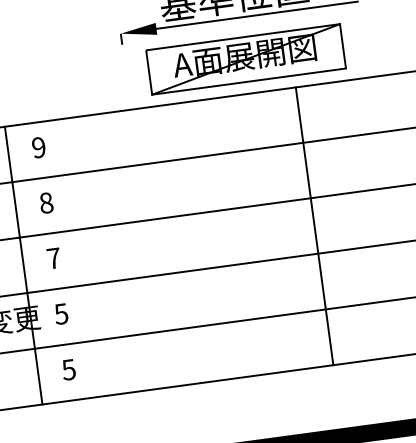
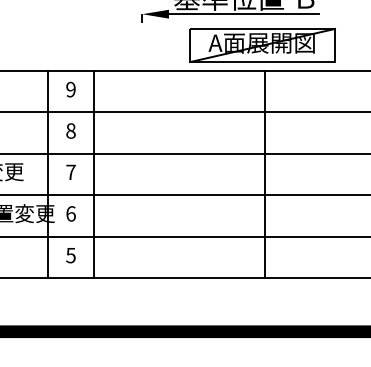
part: (245, 59) -> (262, 45), moved
line: (85, 257) -> (94, 174), added
text: (60, 313) -> (70, 213), 5 -> 6

